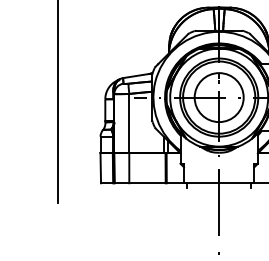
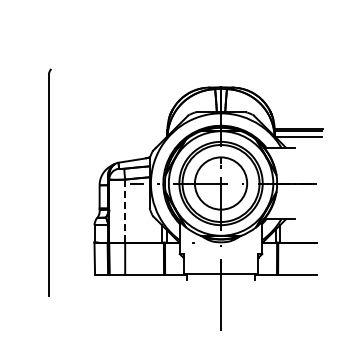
line: (129, 123) -> (125, 211), solid -> dashed

